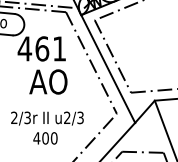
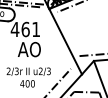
line: (112, 57) -> (68, 34), removed
line: (91, 62) -> (55, 37), removed

